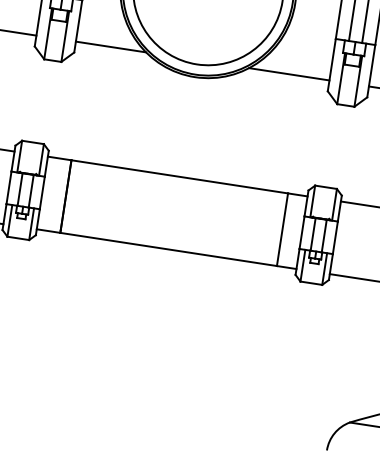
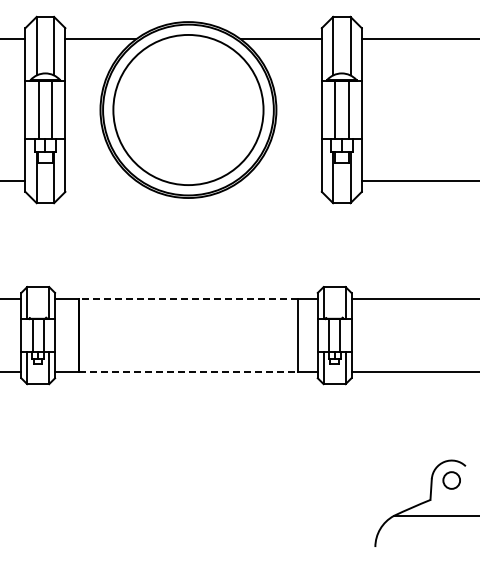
line: (110, 46) -> (100, 180), removed
line: (288, 73) -> (280, 180), removed
line: (179, 176) -> (188, 298), solid -> dashed
line: (168, 249) -> (188, 372), solid -> dashed

